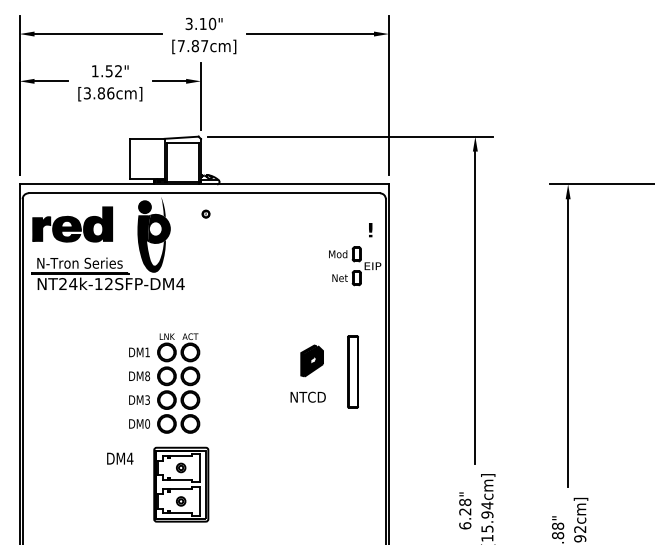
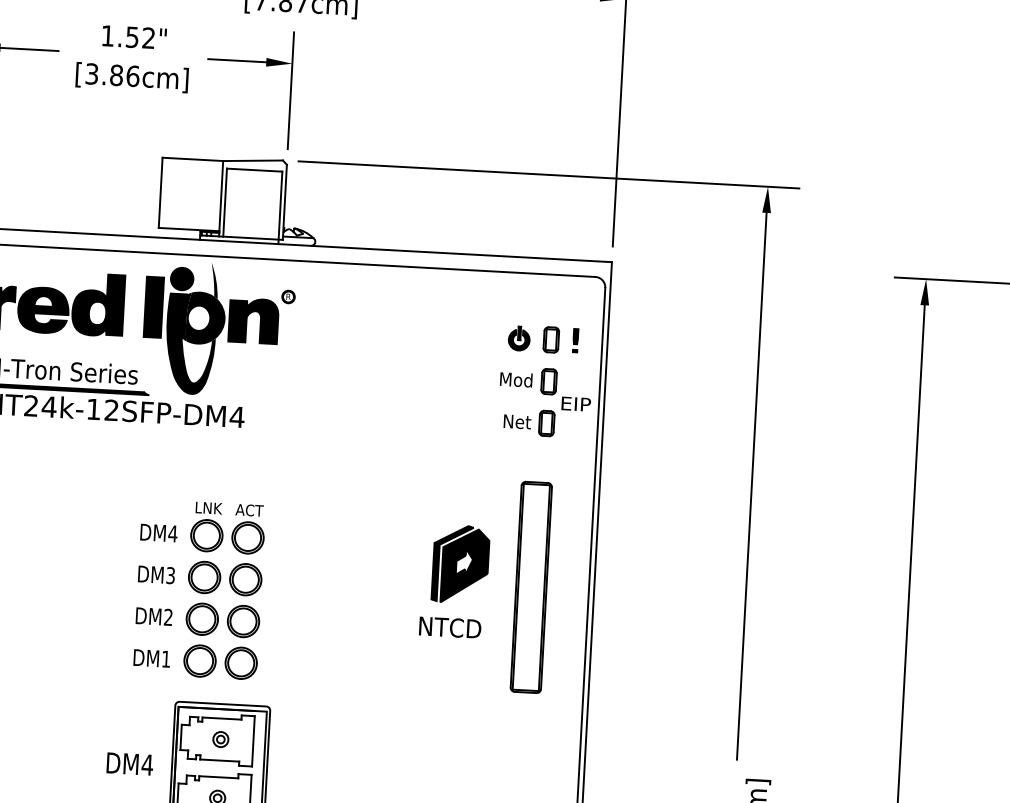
fill: (129, 223) -> (153, 306), added
fill: (186, 228) -> (252, 320), added
part: (346, 230) -> (533, 338), added
text: (147, 352) -> (172, 533), DM1 -> DM4
part: (311, 360) -> (459, 563), size x1.43
part: (352, 371) -> (530, 586), size x1.67
text: (147, 376) -> (170, 576), DM8 -> DM3
text: (147, 400) -> (168, 618), DM3 -> DM2
text: (147, 423) -> (166, 658), DM0 -> DM1
text: (120, 458) -> (130, 763), moved

